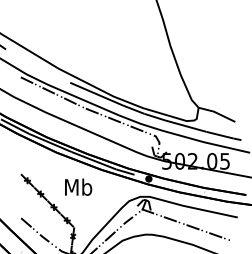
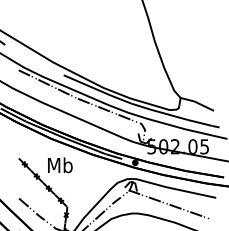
text: (78, 187) -> (60, 165), moved

